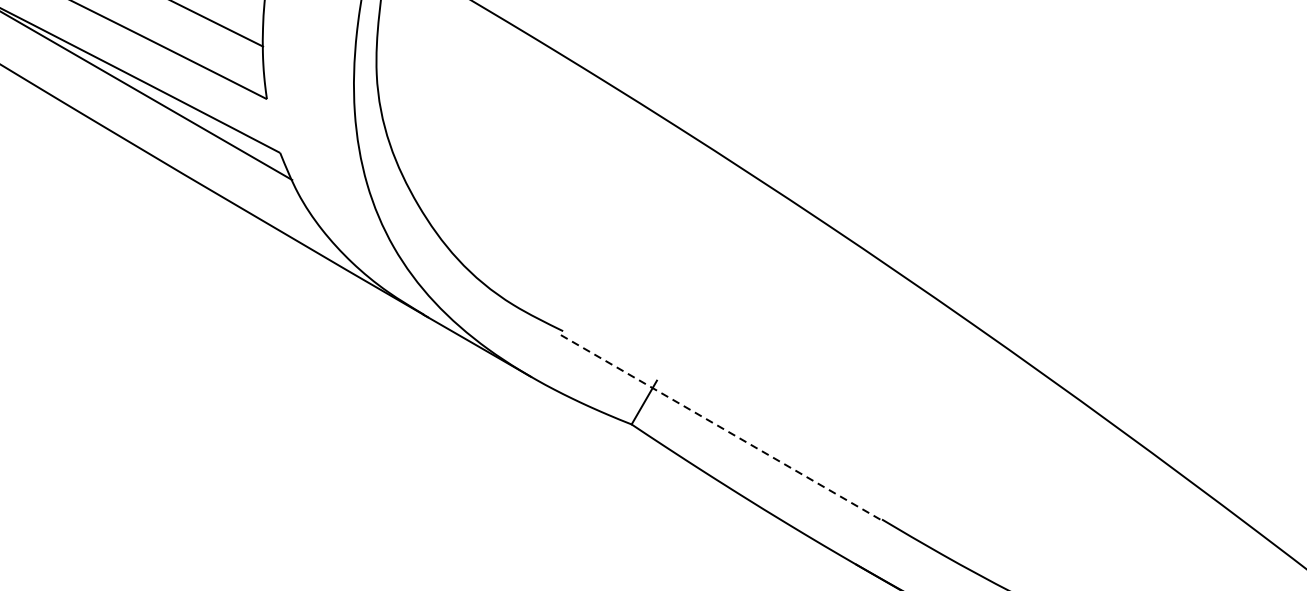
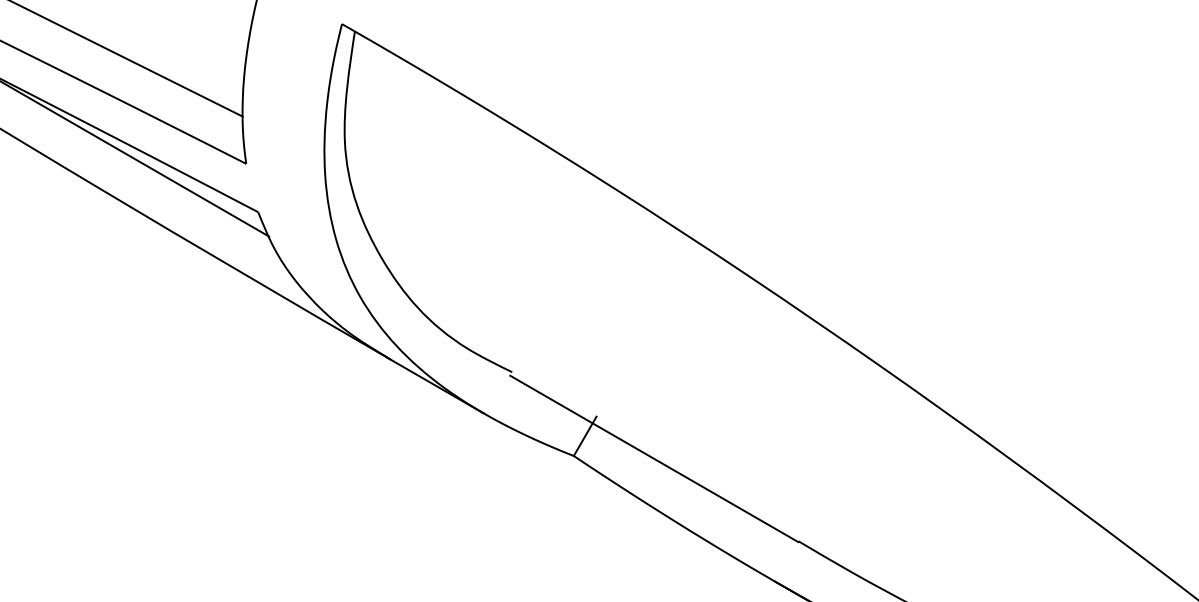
line: (721, 428) -> (654, 459), dashed -> solid

